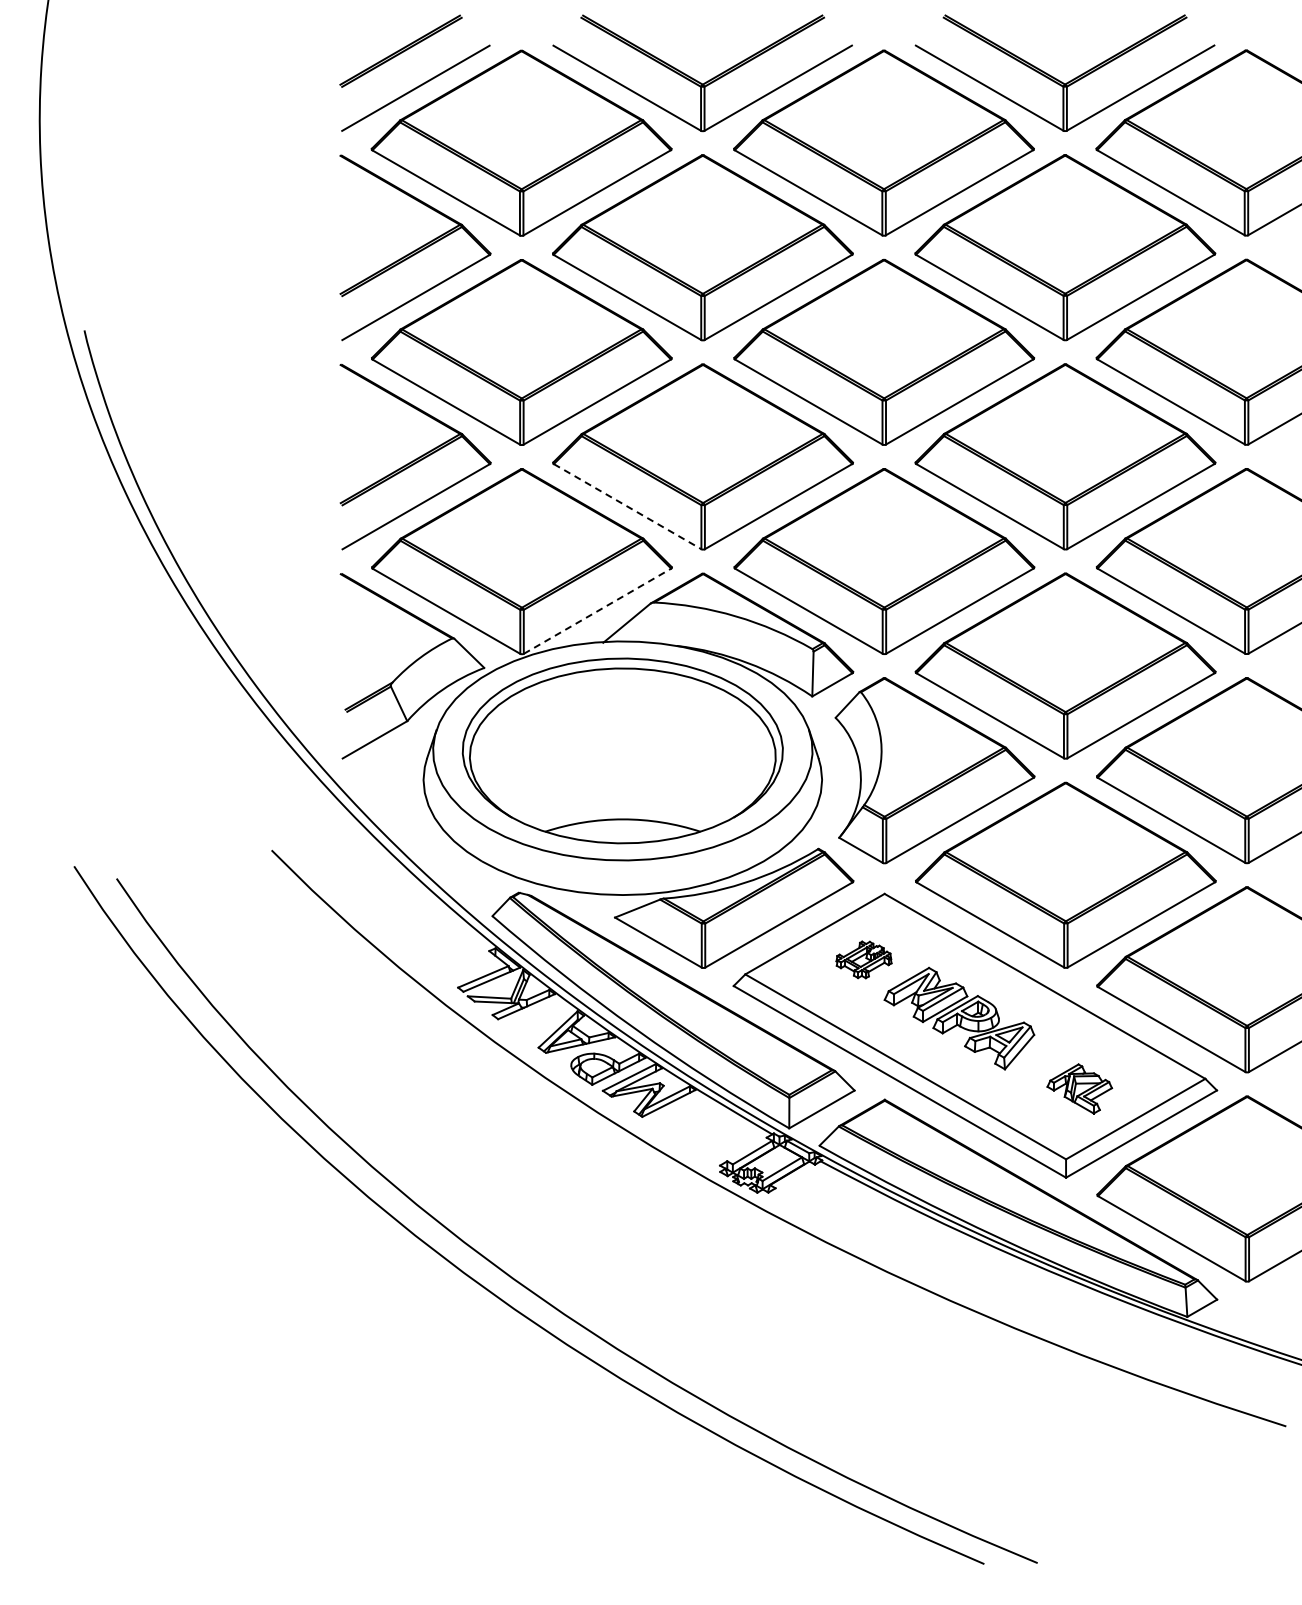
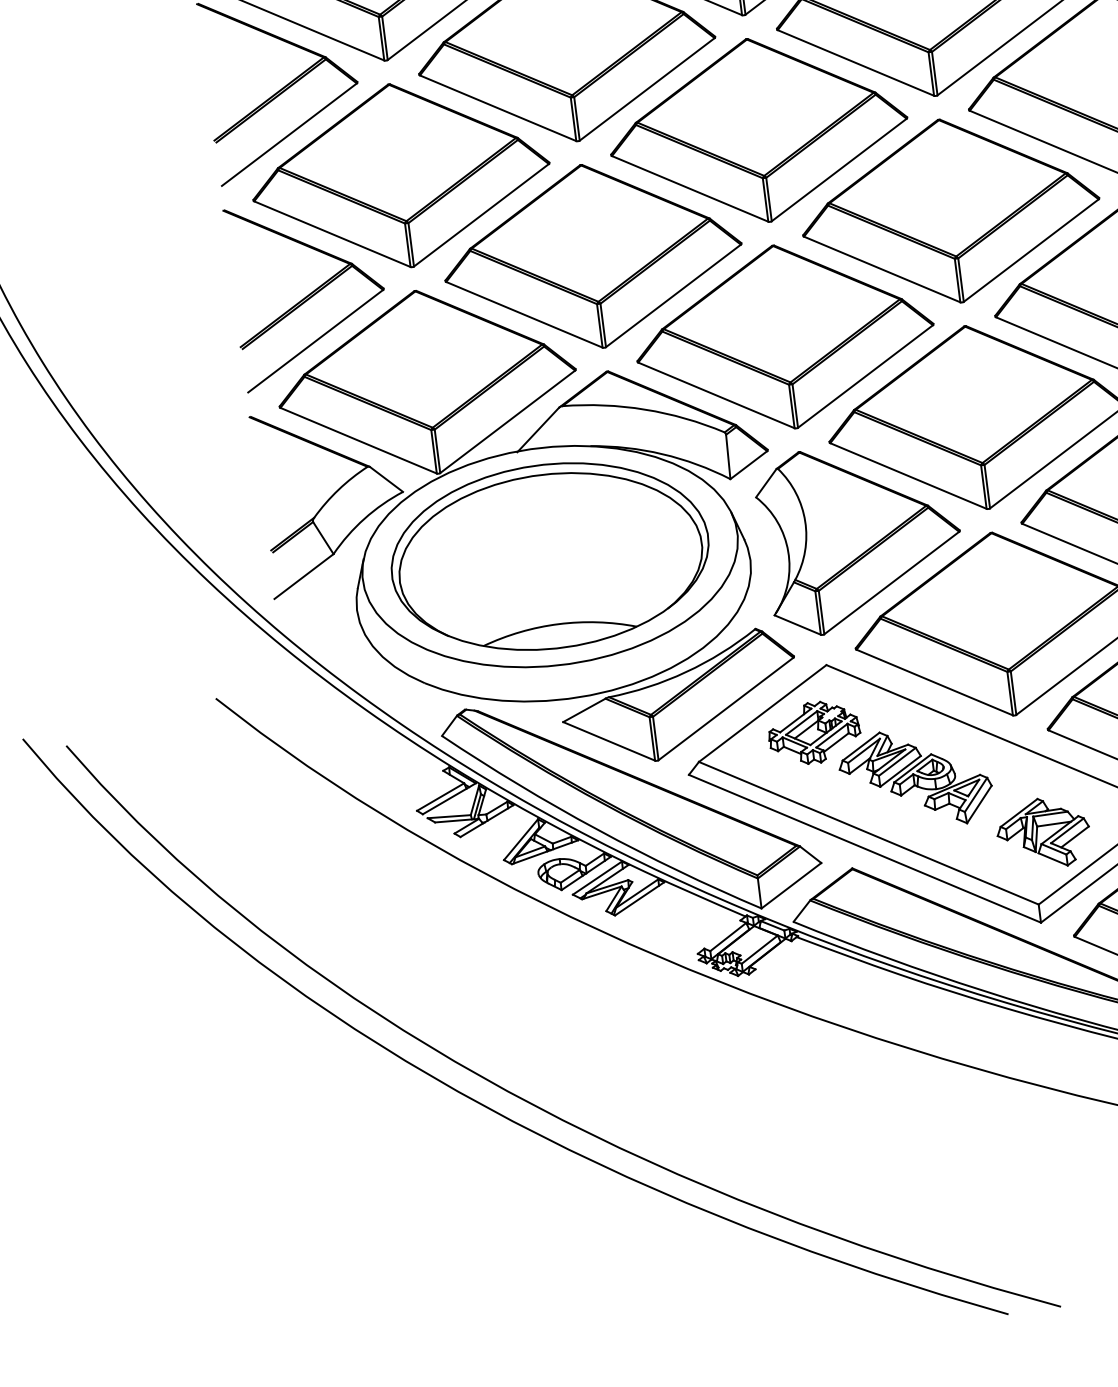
line: (628, 506) -> (525, 314), dashed -> solid
line: (597, 611) -> (507, 422), dashed -> solid
part: (863, 959) -> (813, 732), size x1.67
part: (1079, 1088) -> (1043, 832), size x1.43

